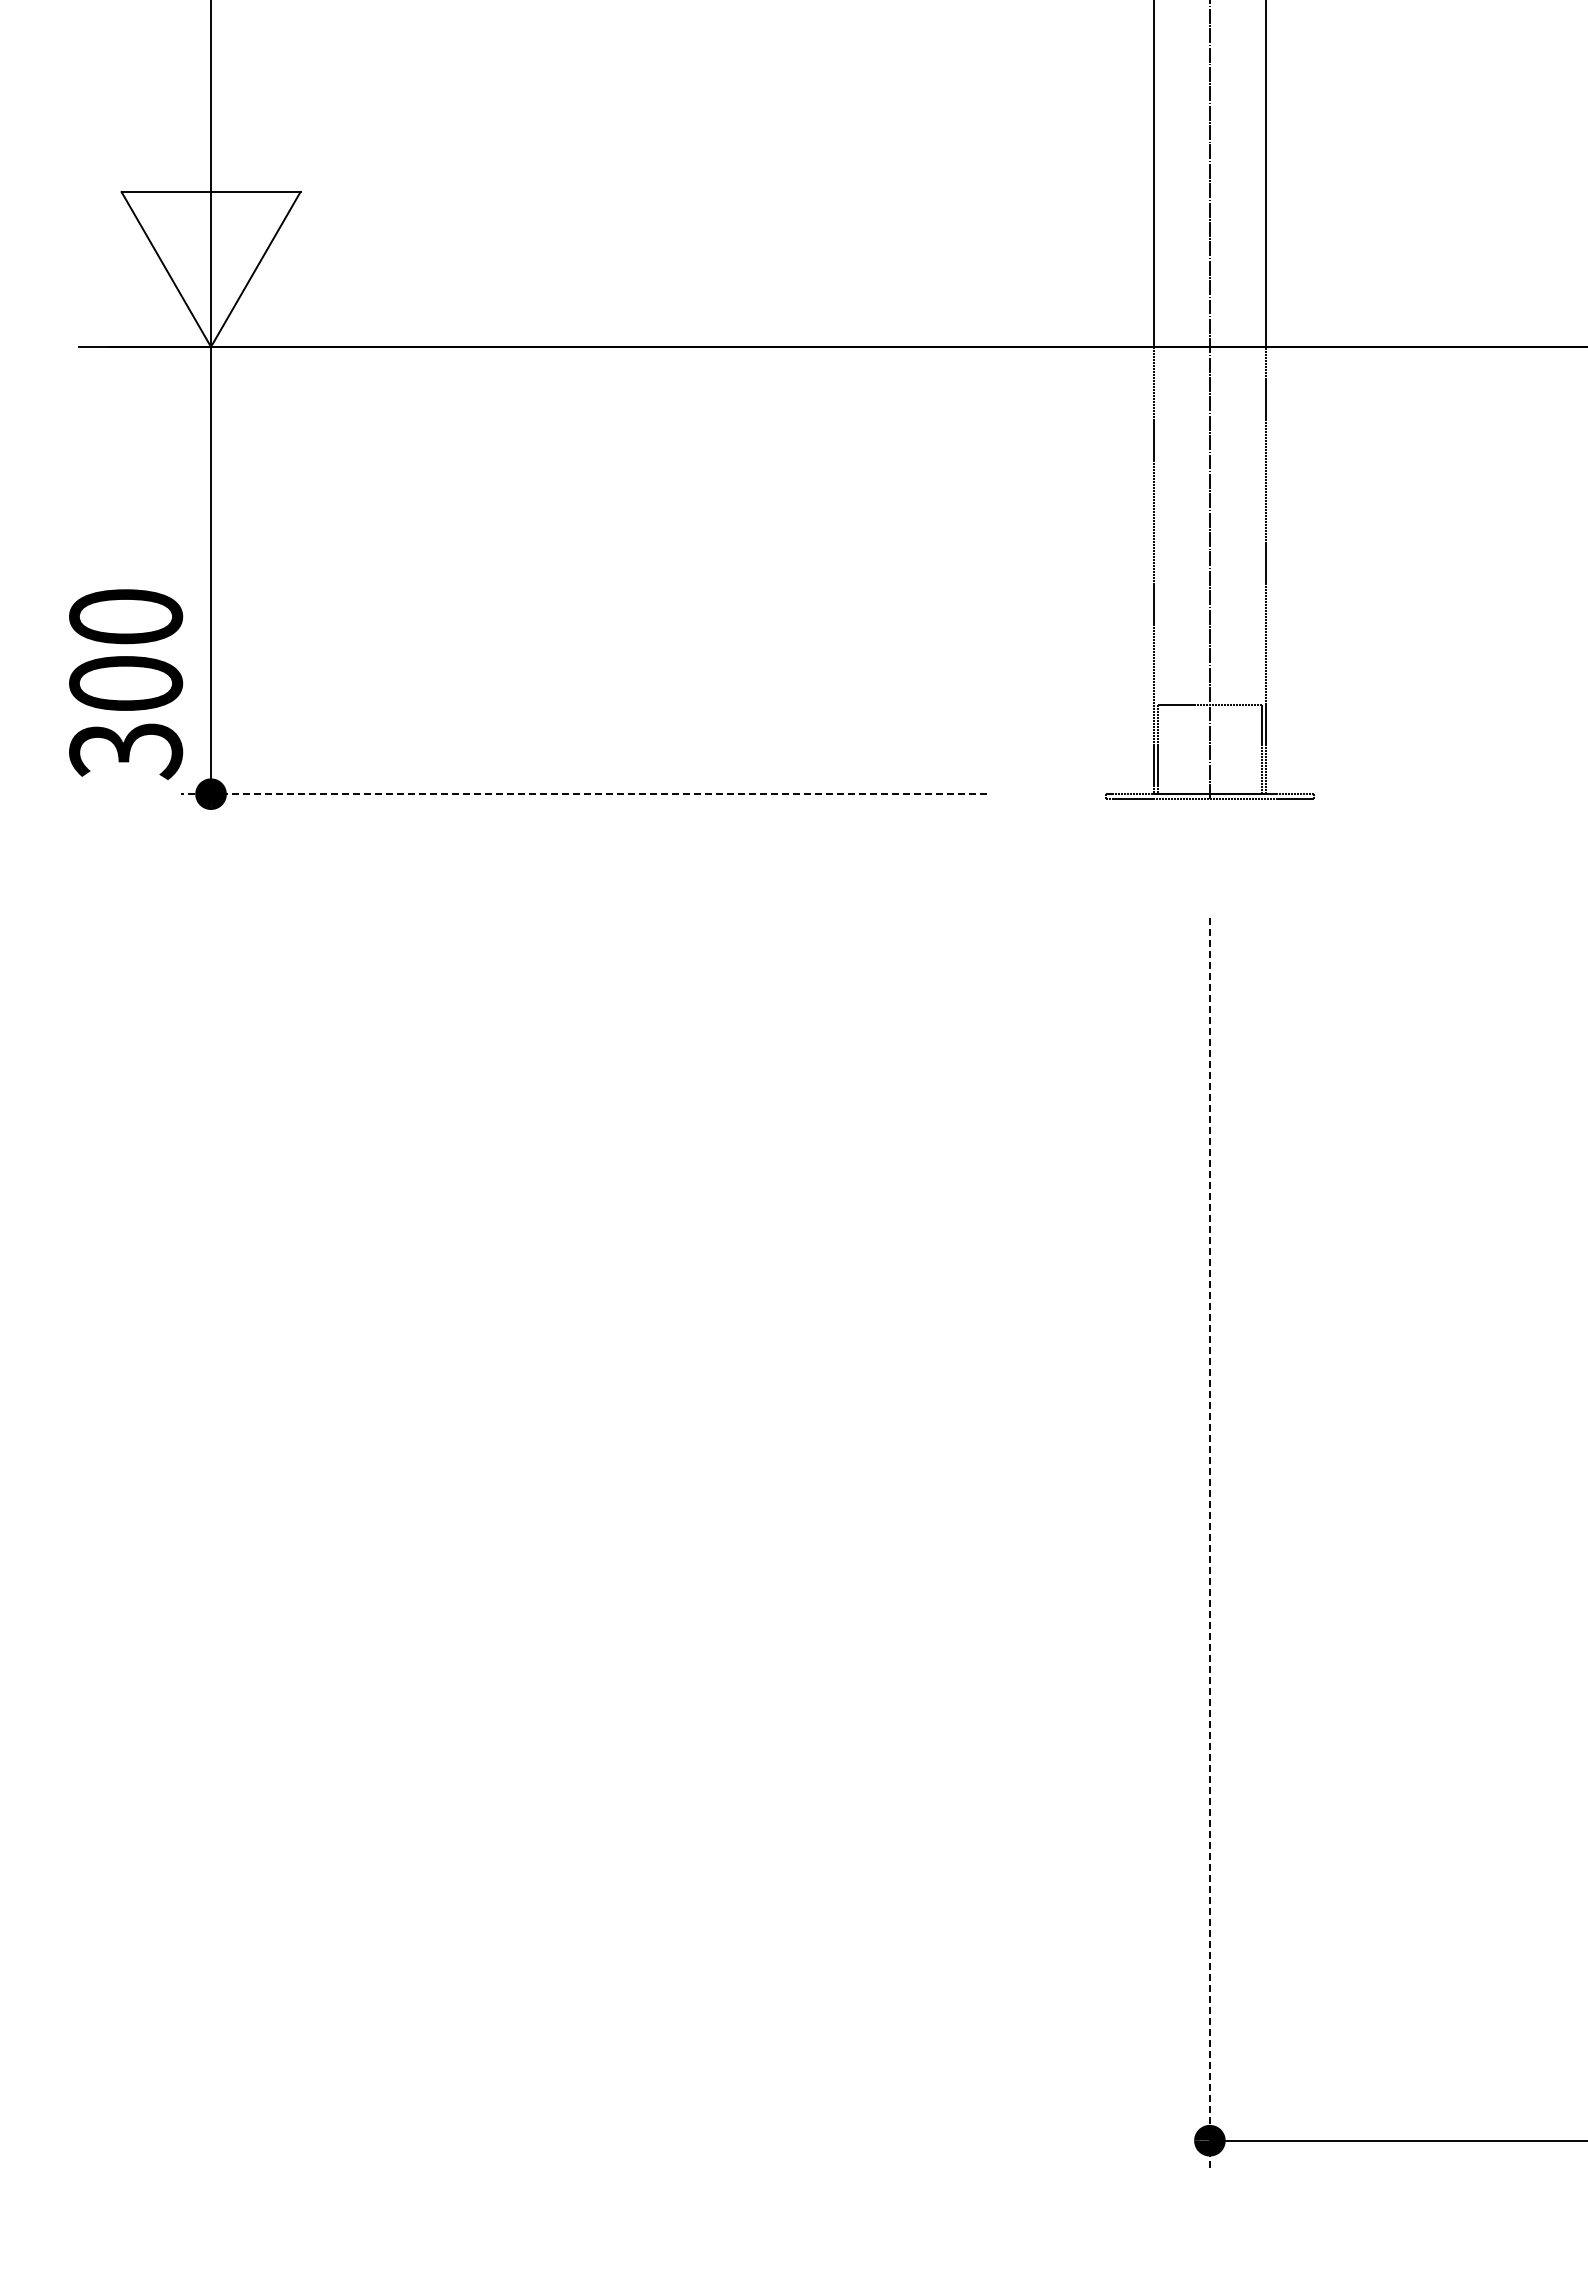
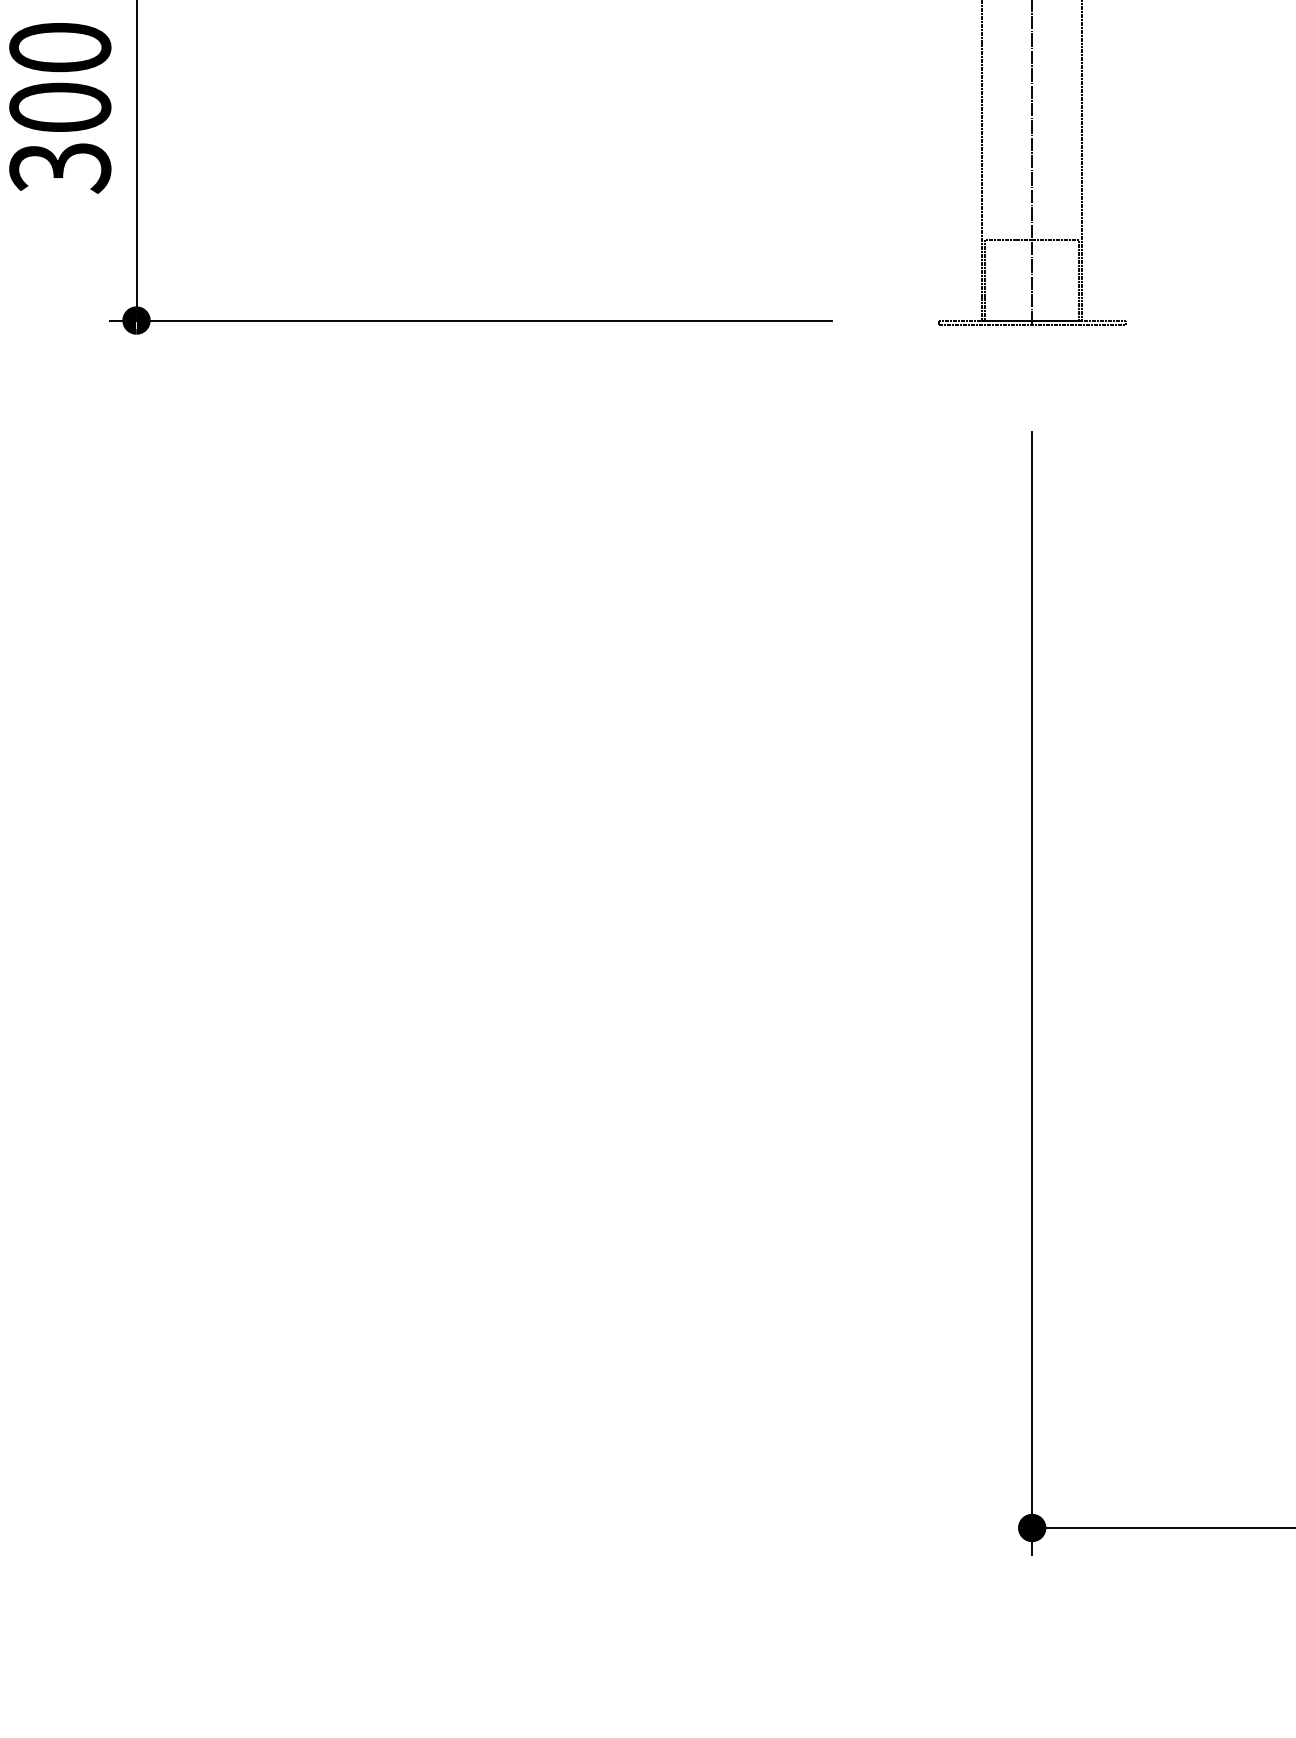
text: (126, 684) -> (60, 108), moved
line: (583, 794) -> (470, 320), dashed -> solid
line: (1209, 1544) -> (1031, 993), dashed -> solid

